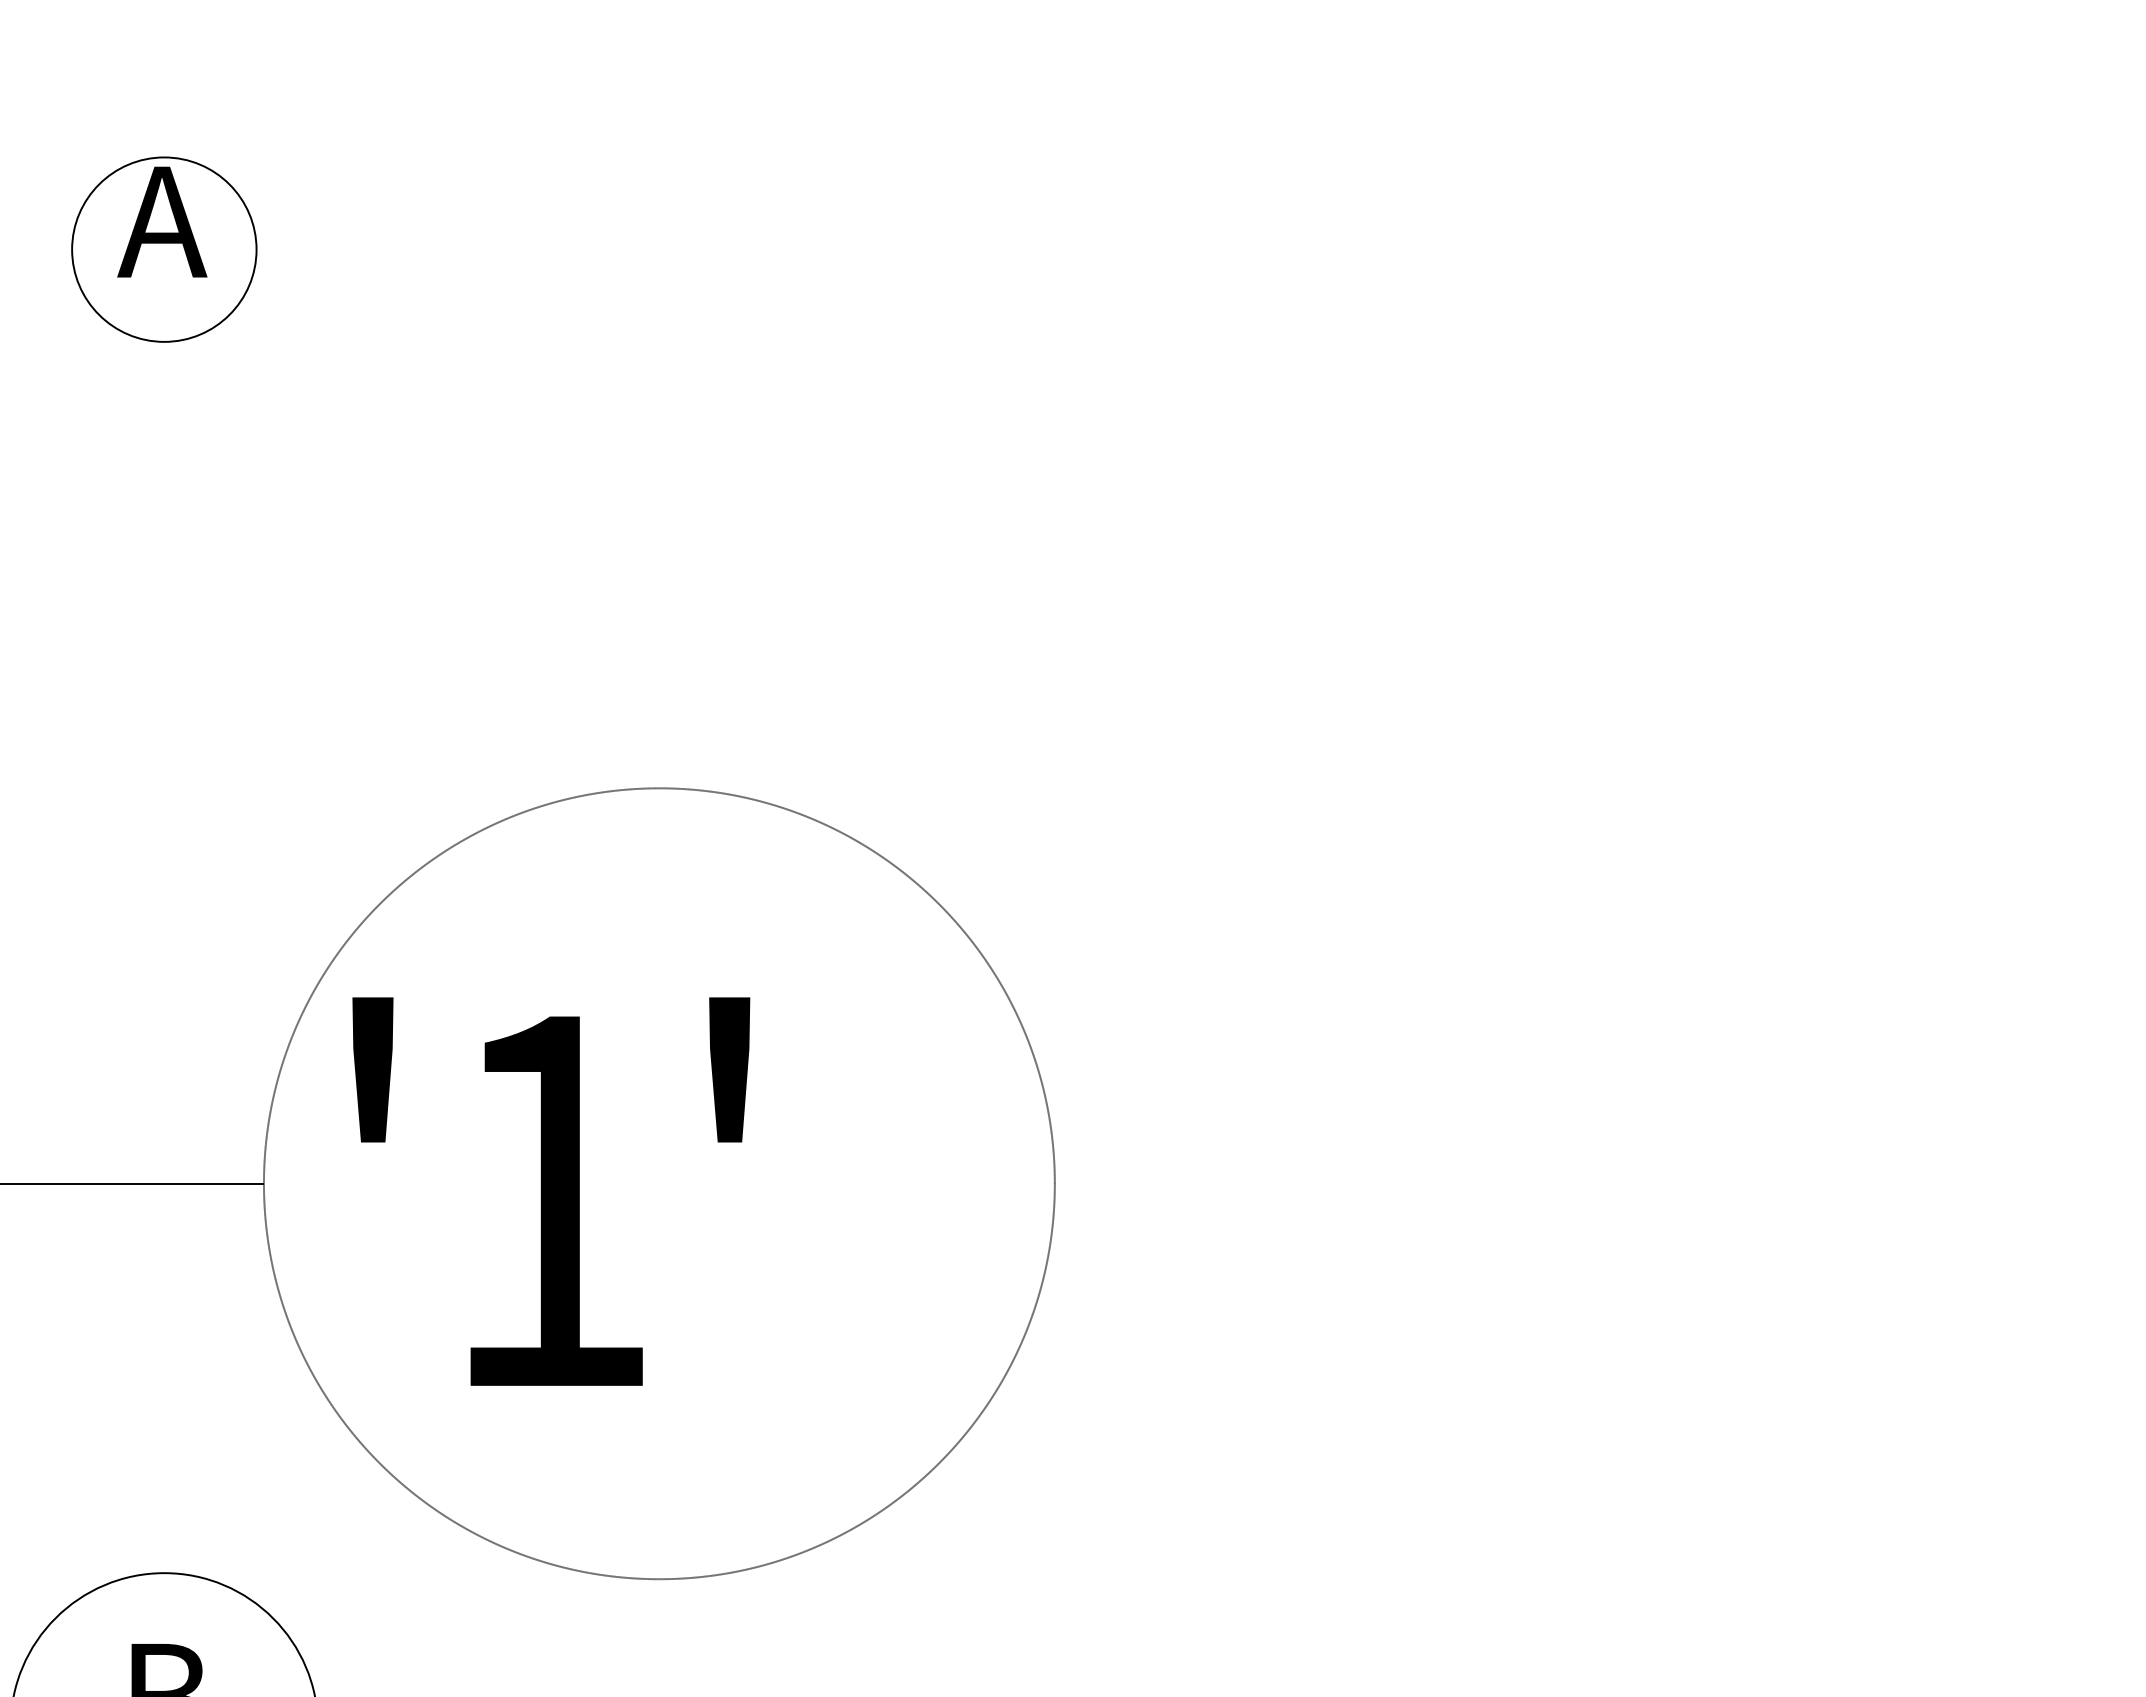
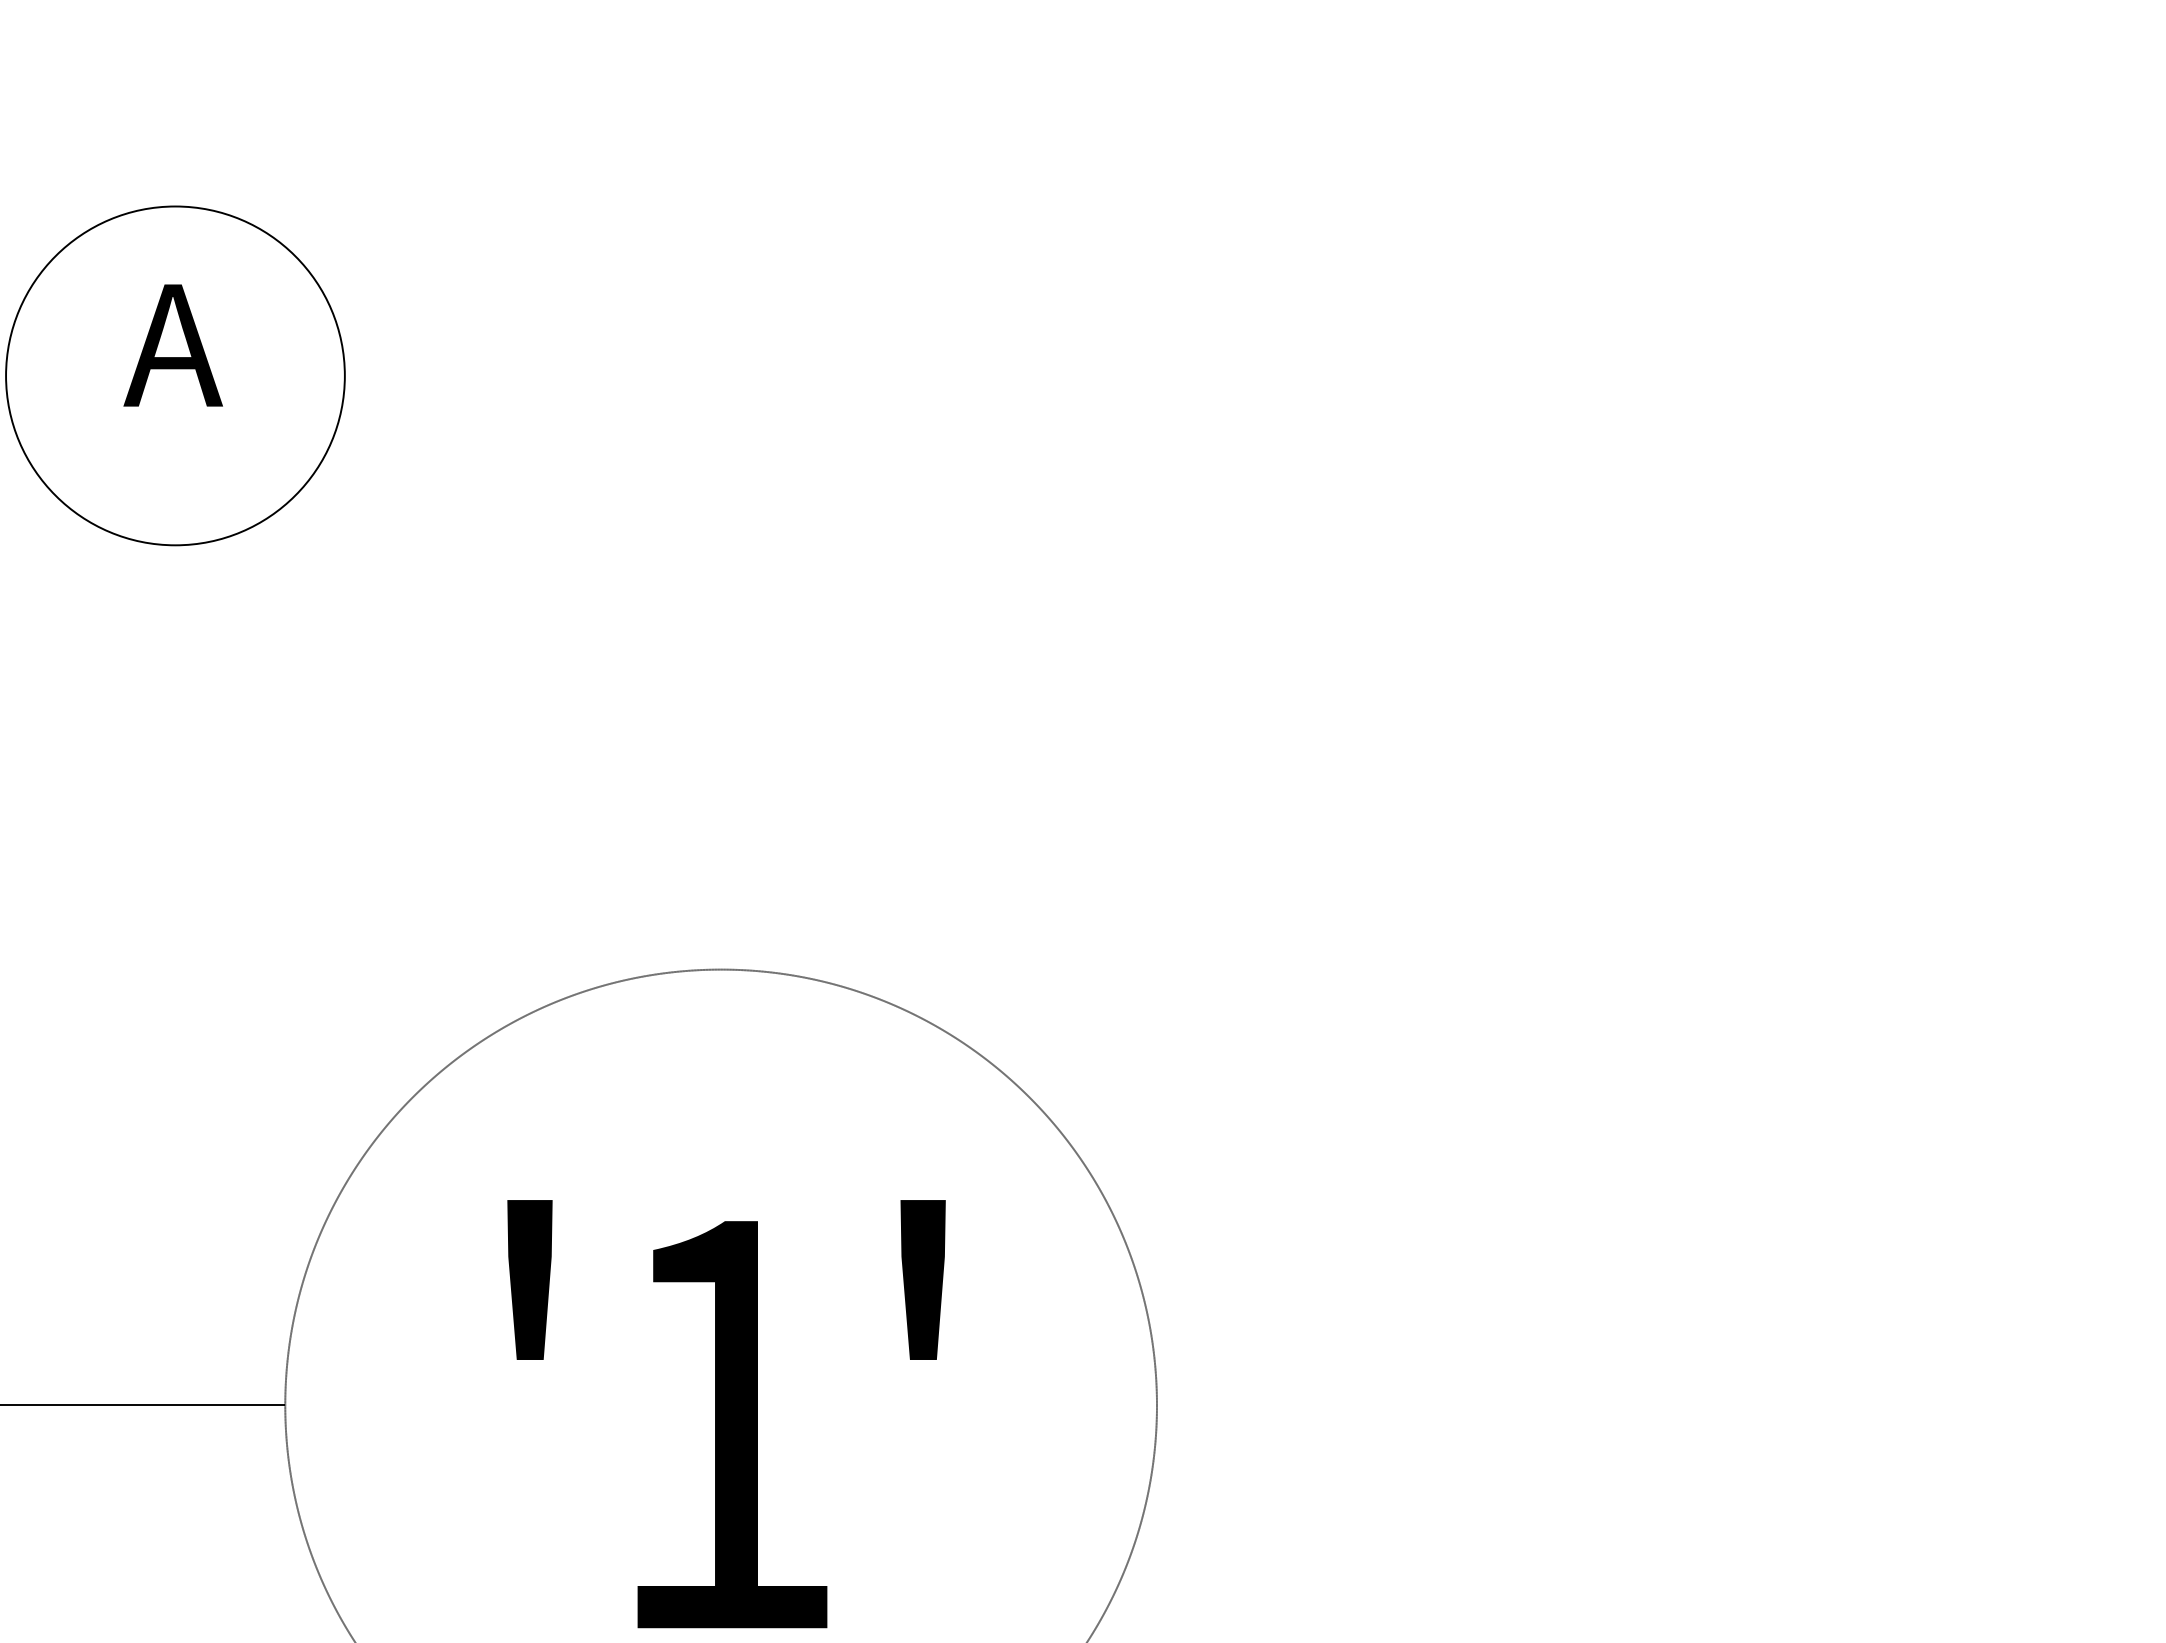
circle: (164, 249) -> (175, 375), size x1.67
text: (551, 1191) -> (726, 1413), moved

